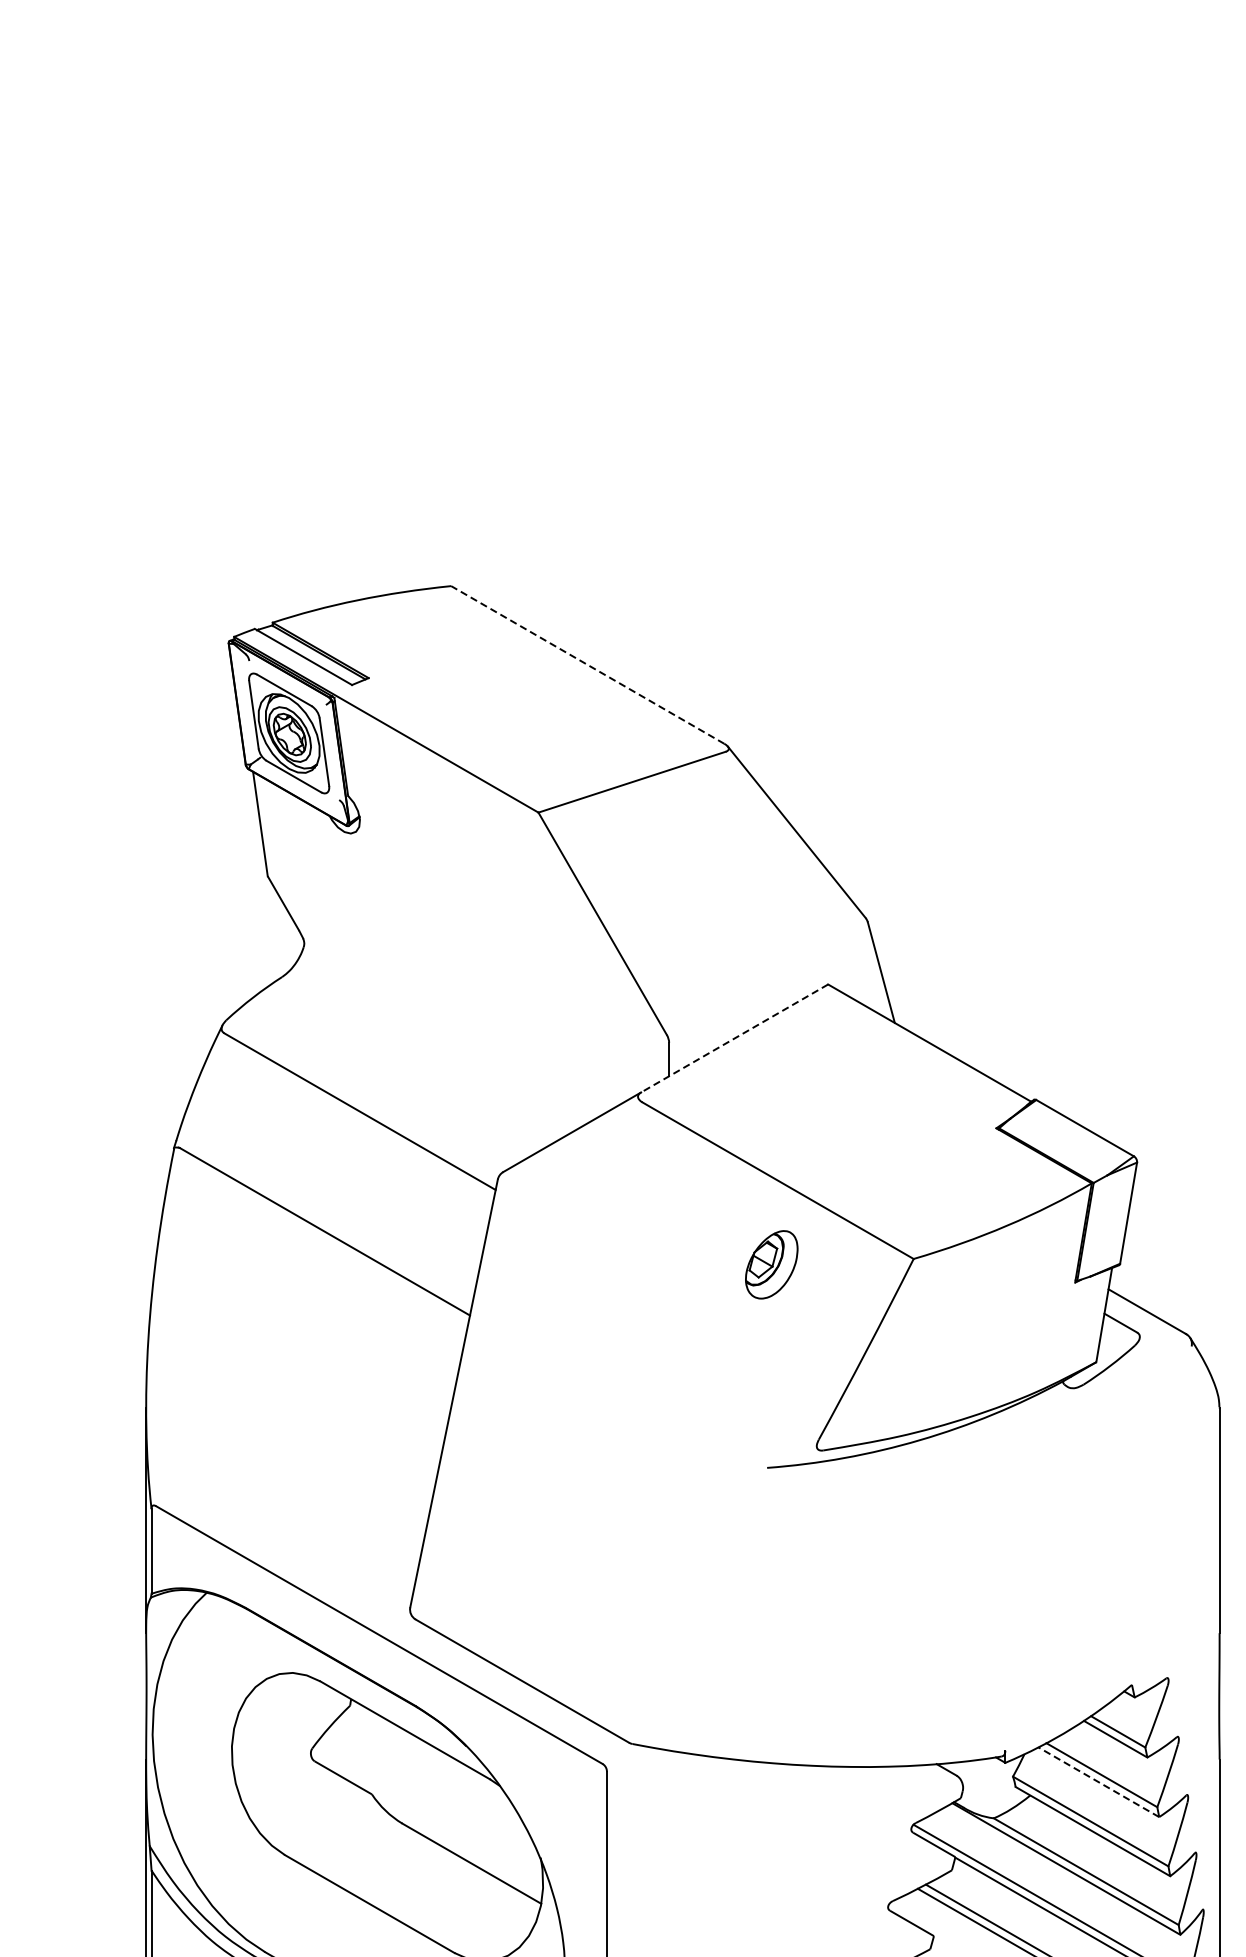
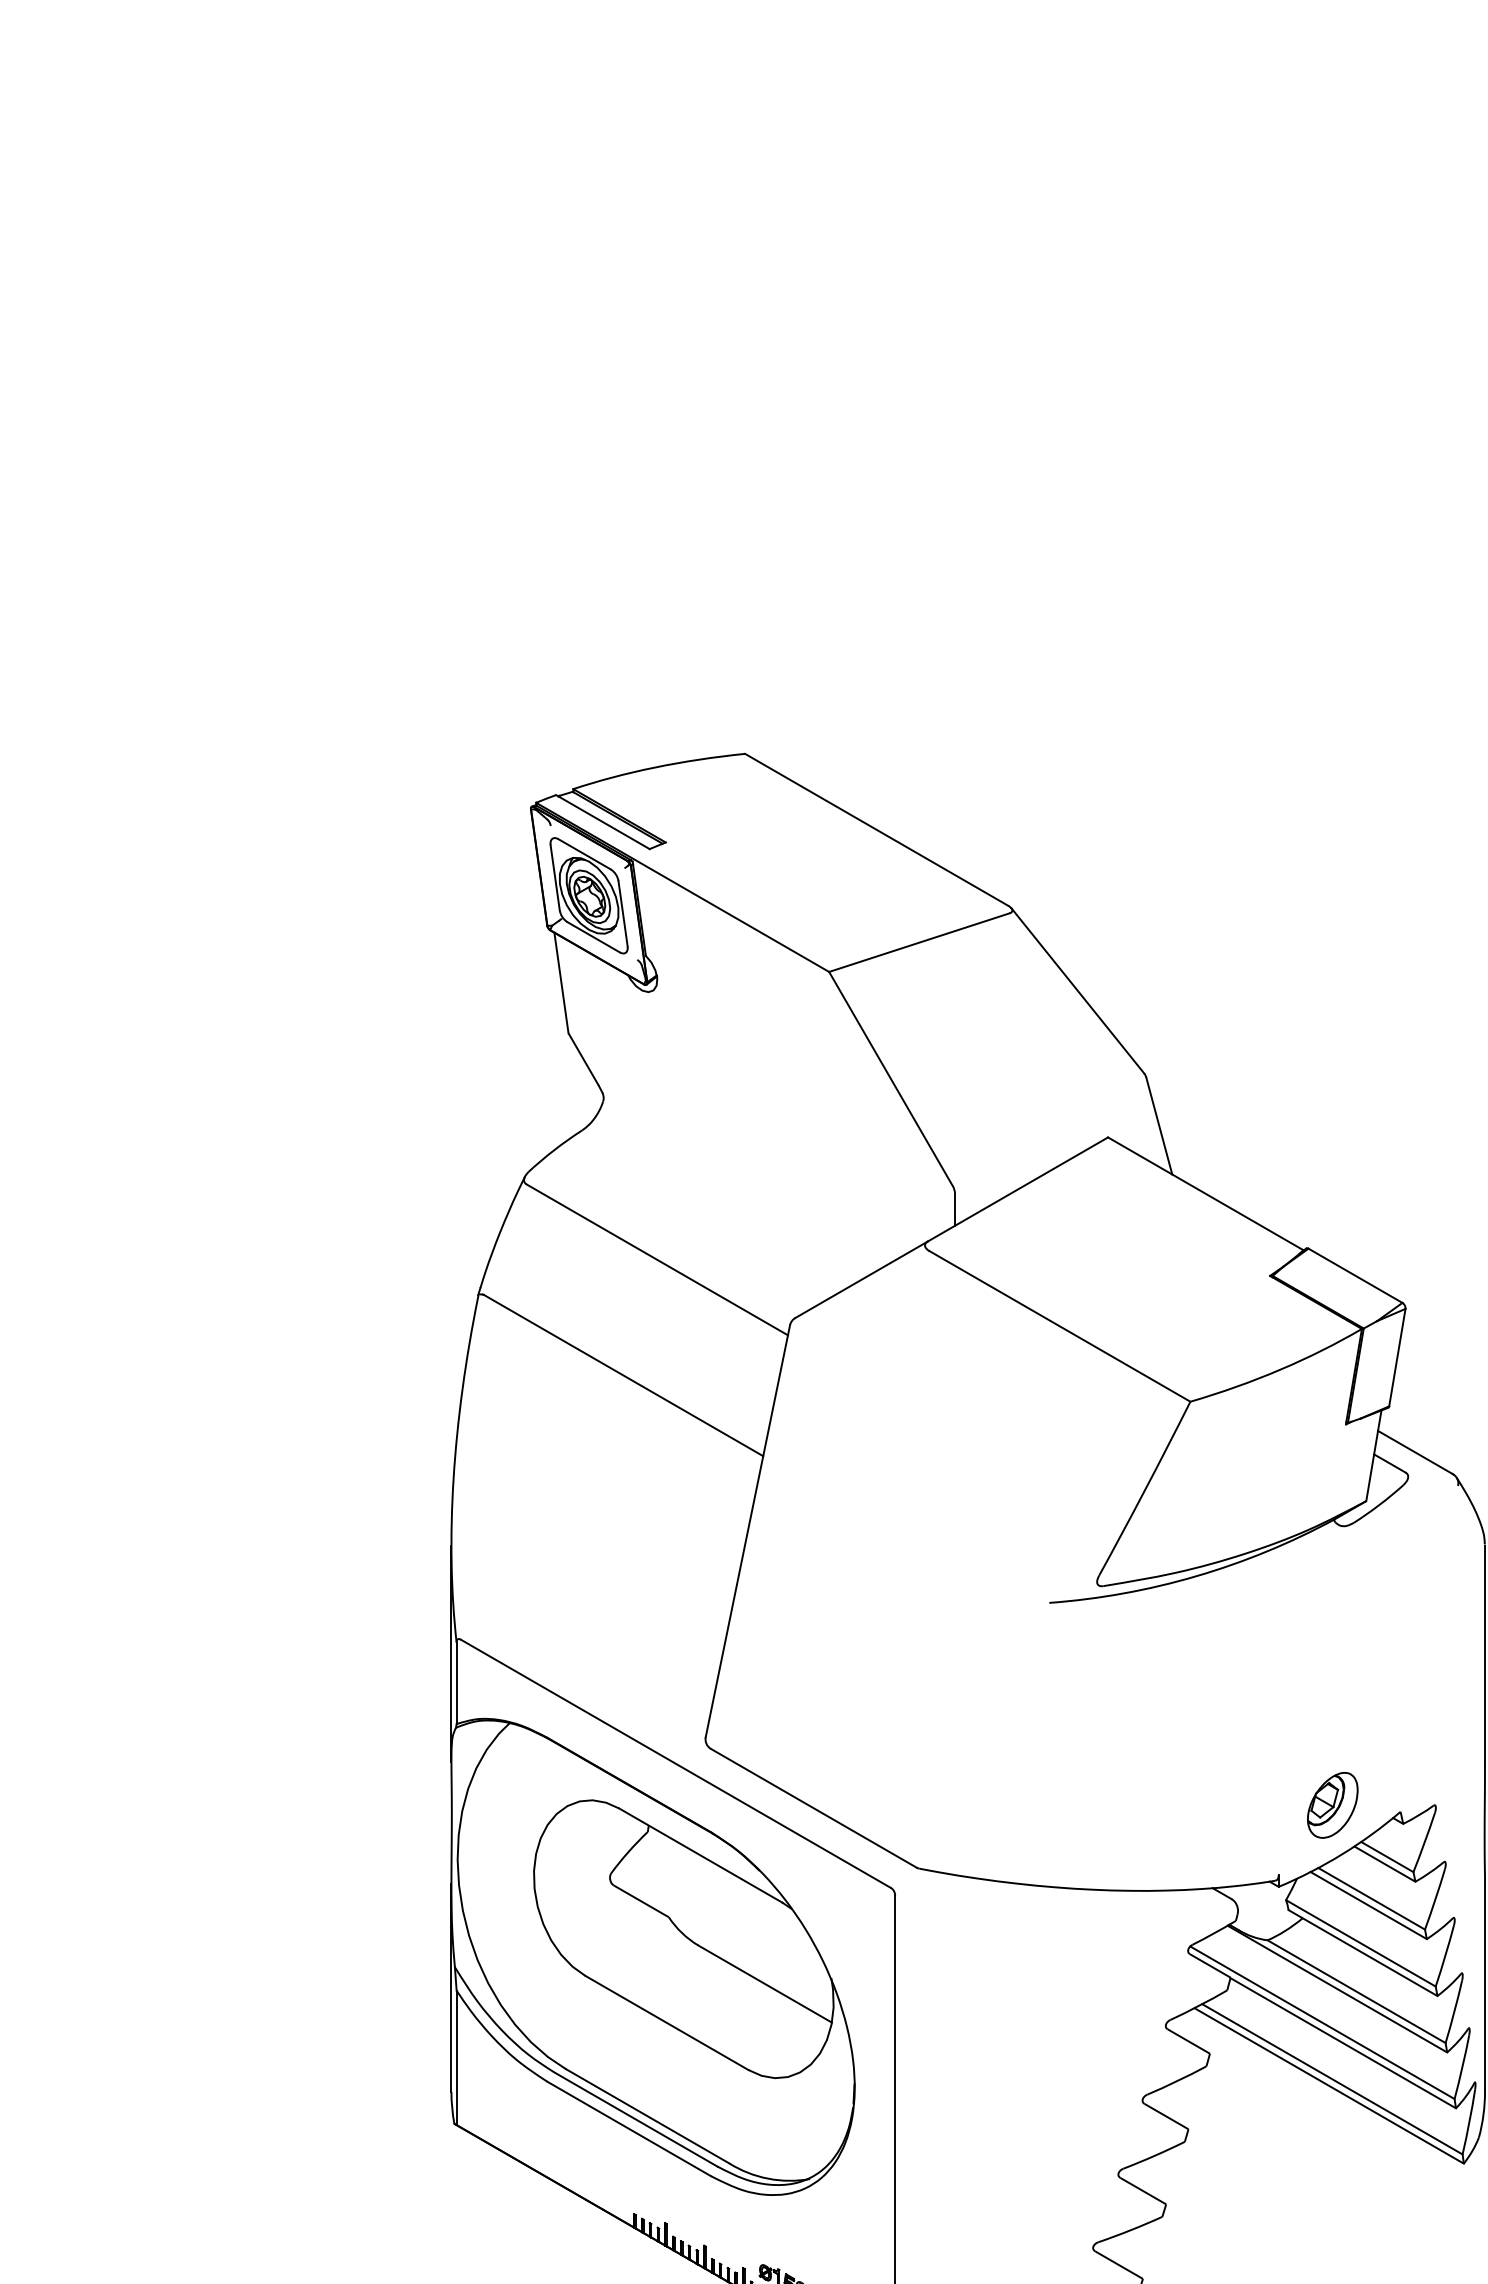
line: (587, 664) -> (876, 829), dashed -> solid
line: (735, 1038) -> (1018, 1189), dashed -> solid
part: (771, 1264) -> (1332, 1805), moved
line: (1098, 1782) -> (1368, 1905), dashed -> solid

